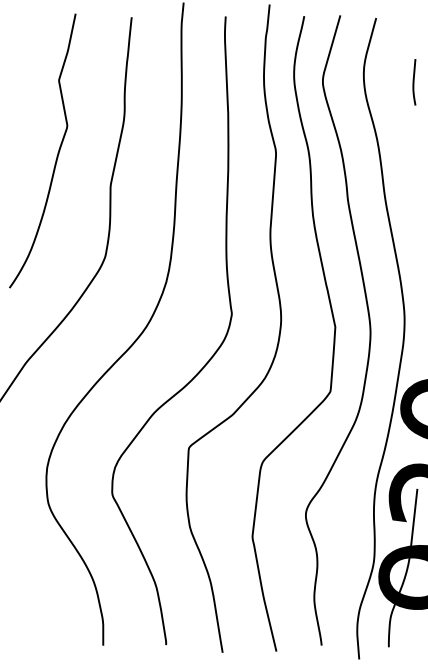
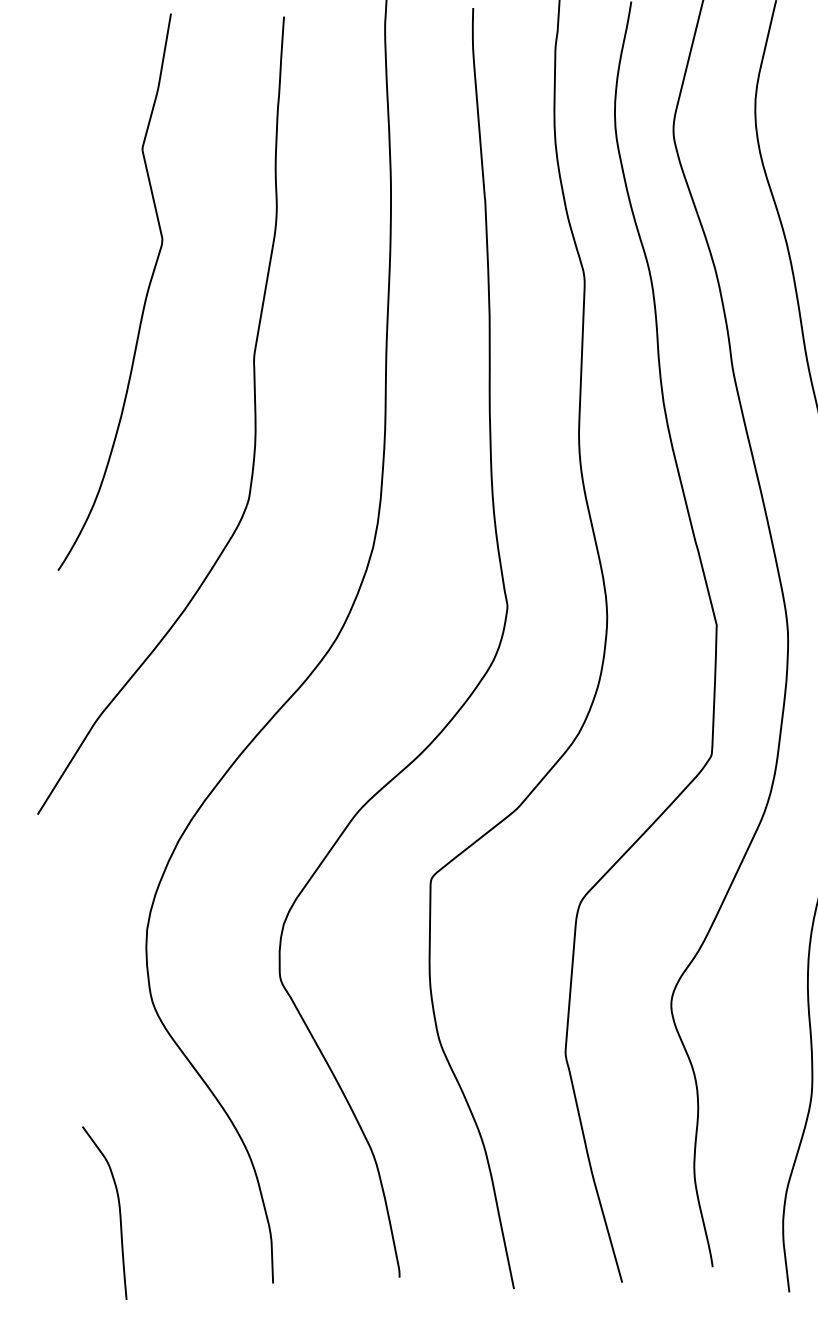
curve: (27, 607) -> (117, 1212), added

